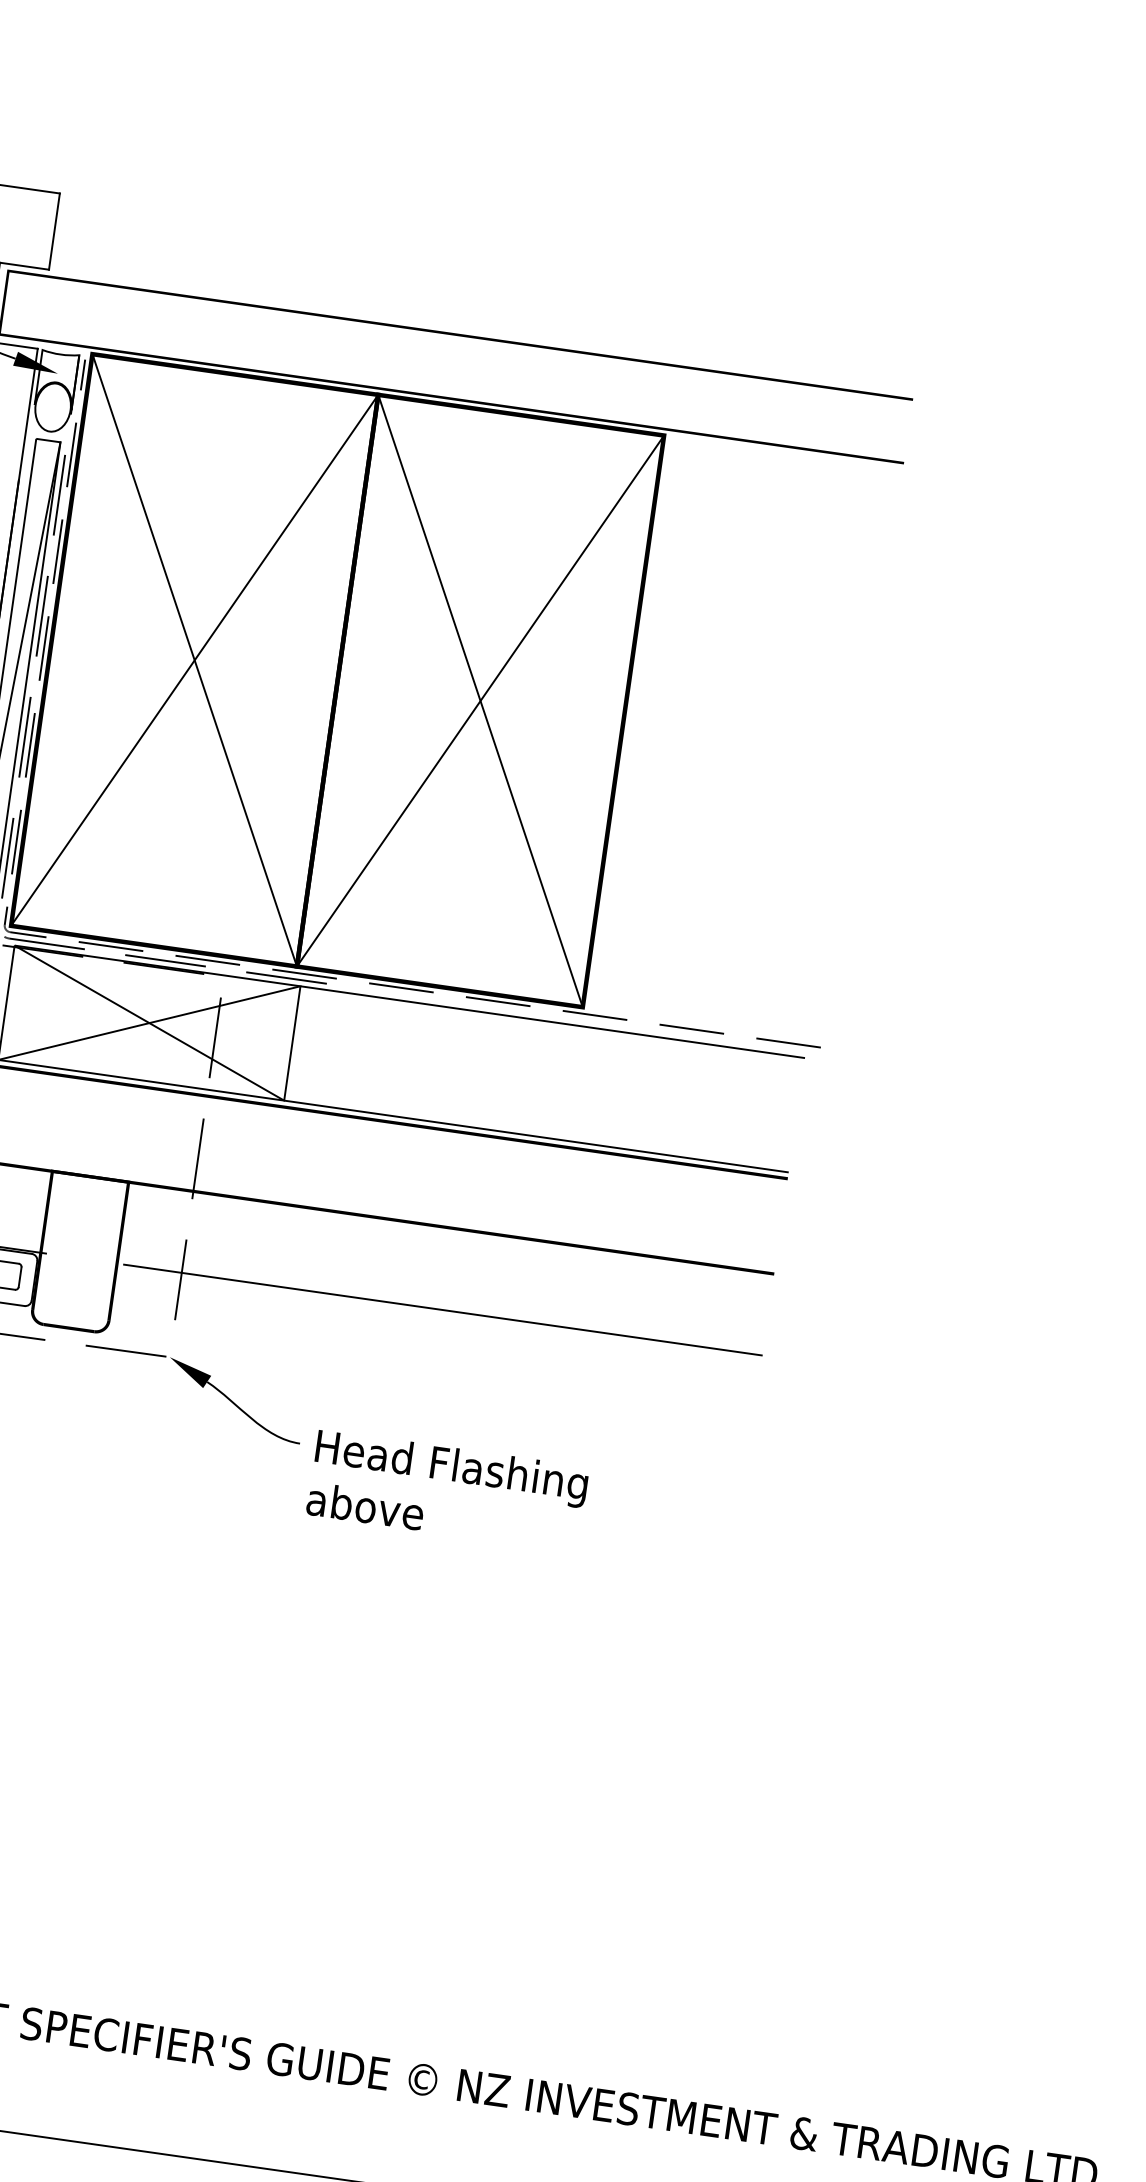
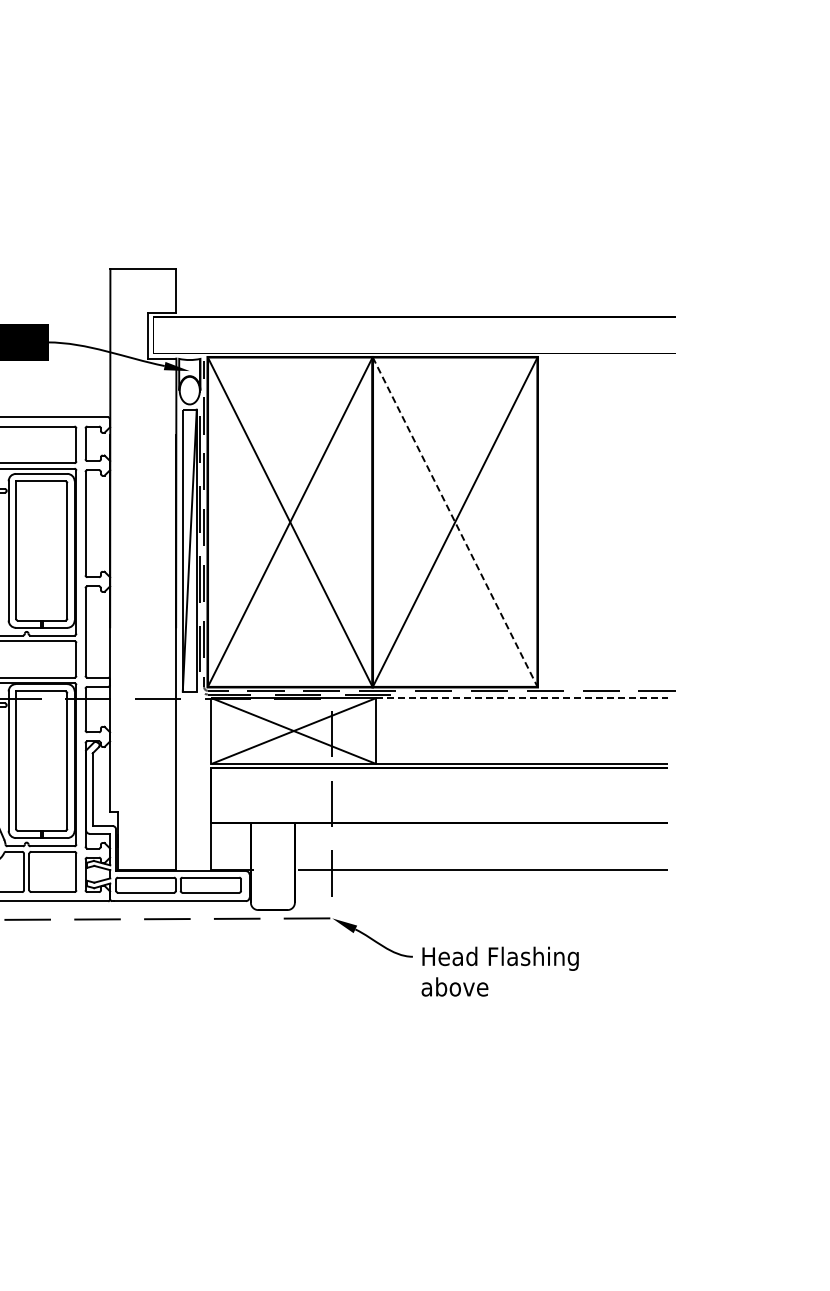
line: (480, 701) -> (455, 522), solid -> dashed
line: (551, 1022) -> (521, 698), solid -> dashed

